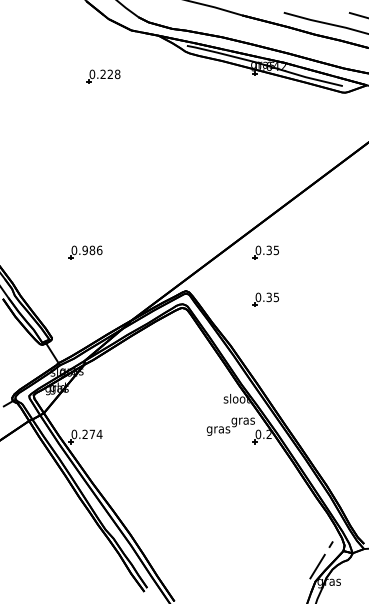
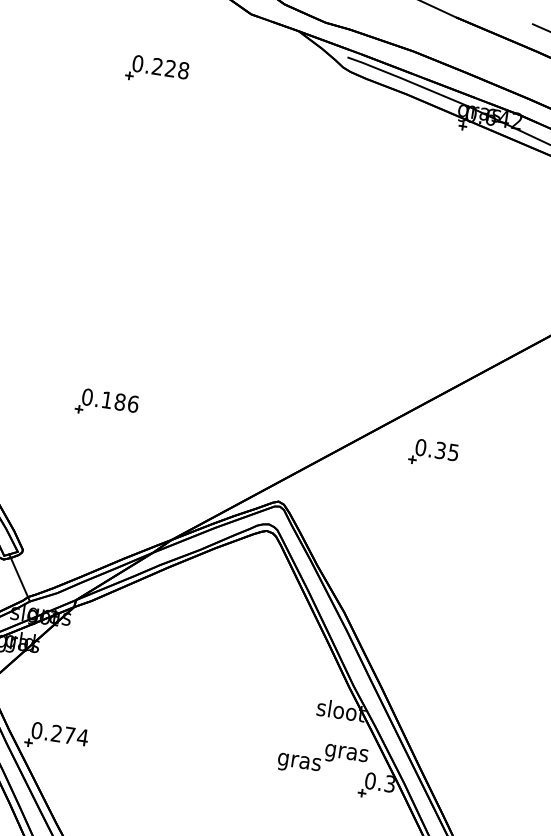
part: (103, 76) -> (157, 70), moved
text: (84, 250) -> (105, 400), 0.986 -> 0.186
part: (265, 299) -> (420, 538), removed
text: (268, 434) -> (388, 783), 0.2 -> 0.3

